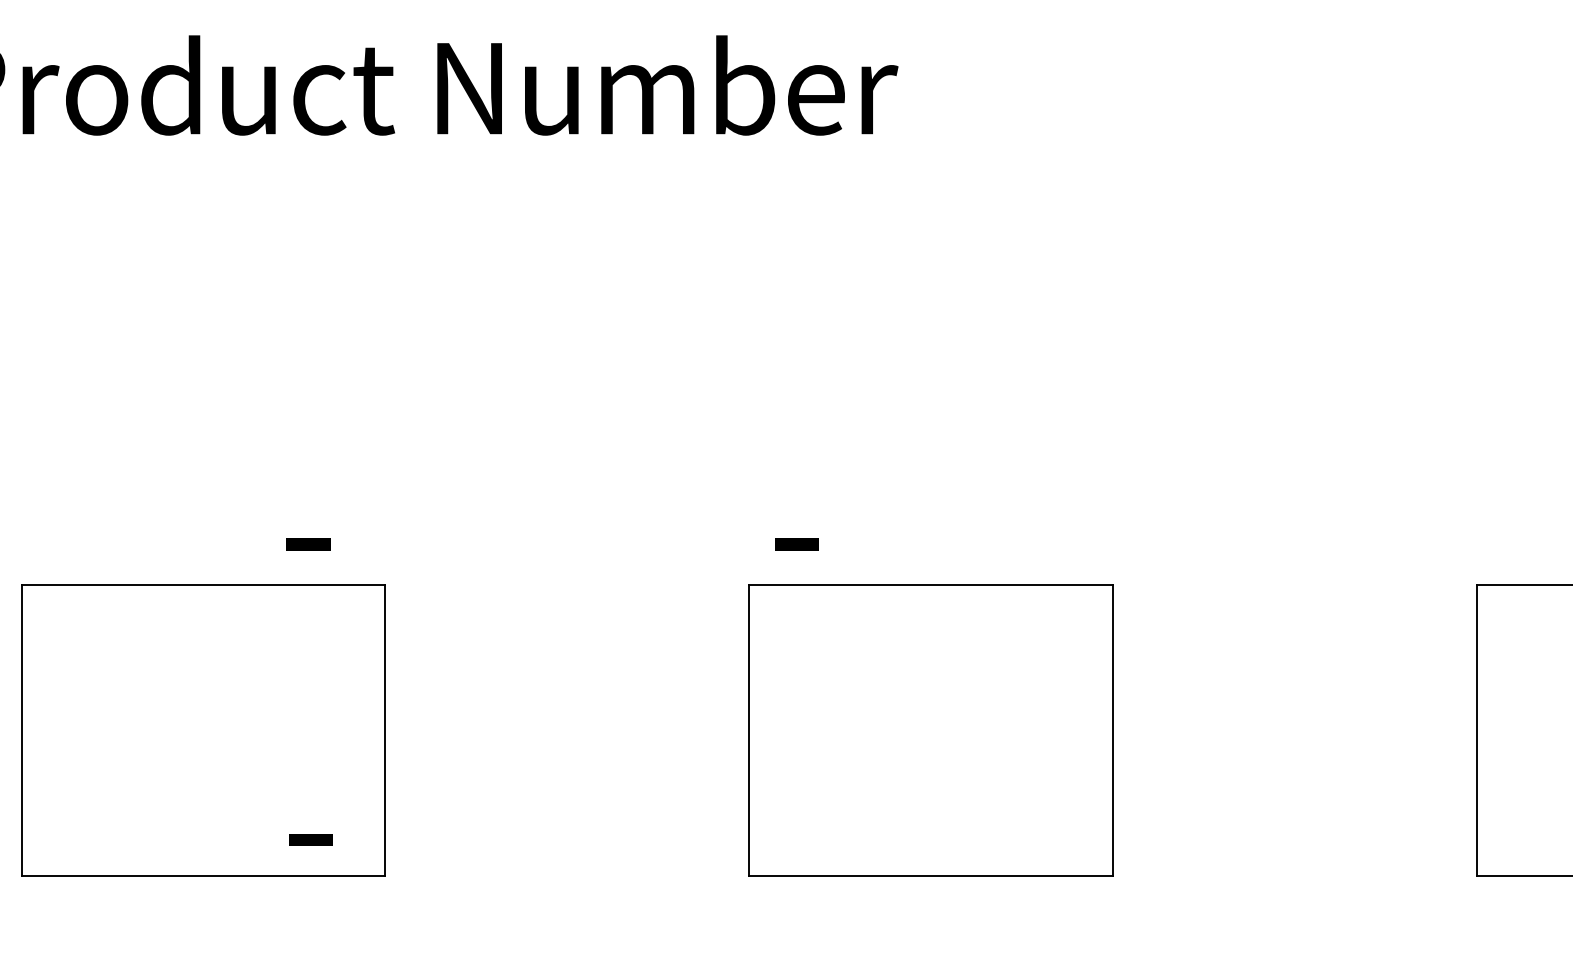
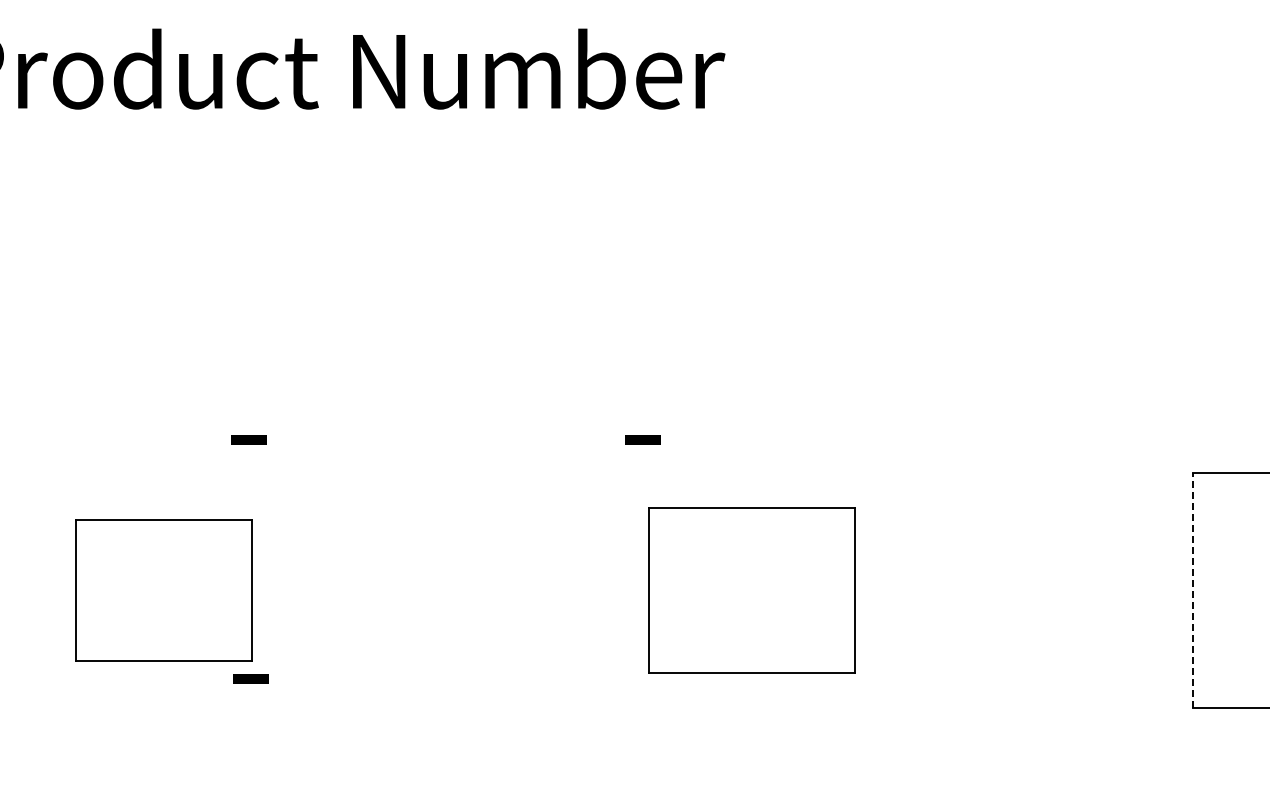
part: (202, 731) -> (163, 590), size x0.6
part: (930, 731) -> (751, 590), size x0.7
line: (1476, 731) -> (1192, 590), solid -> dashed

